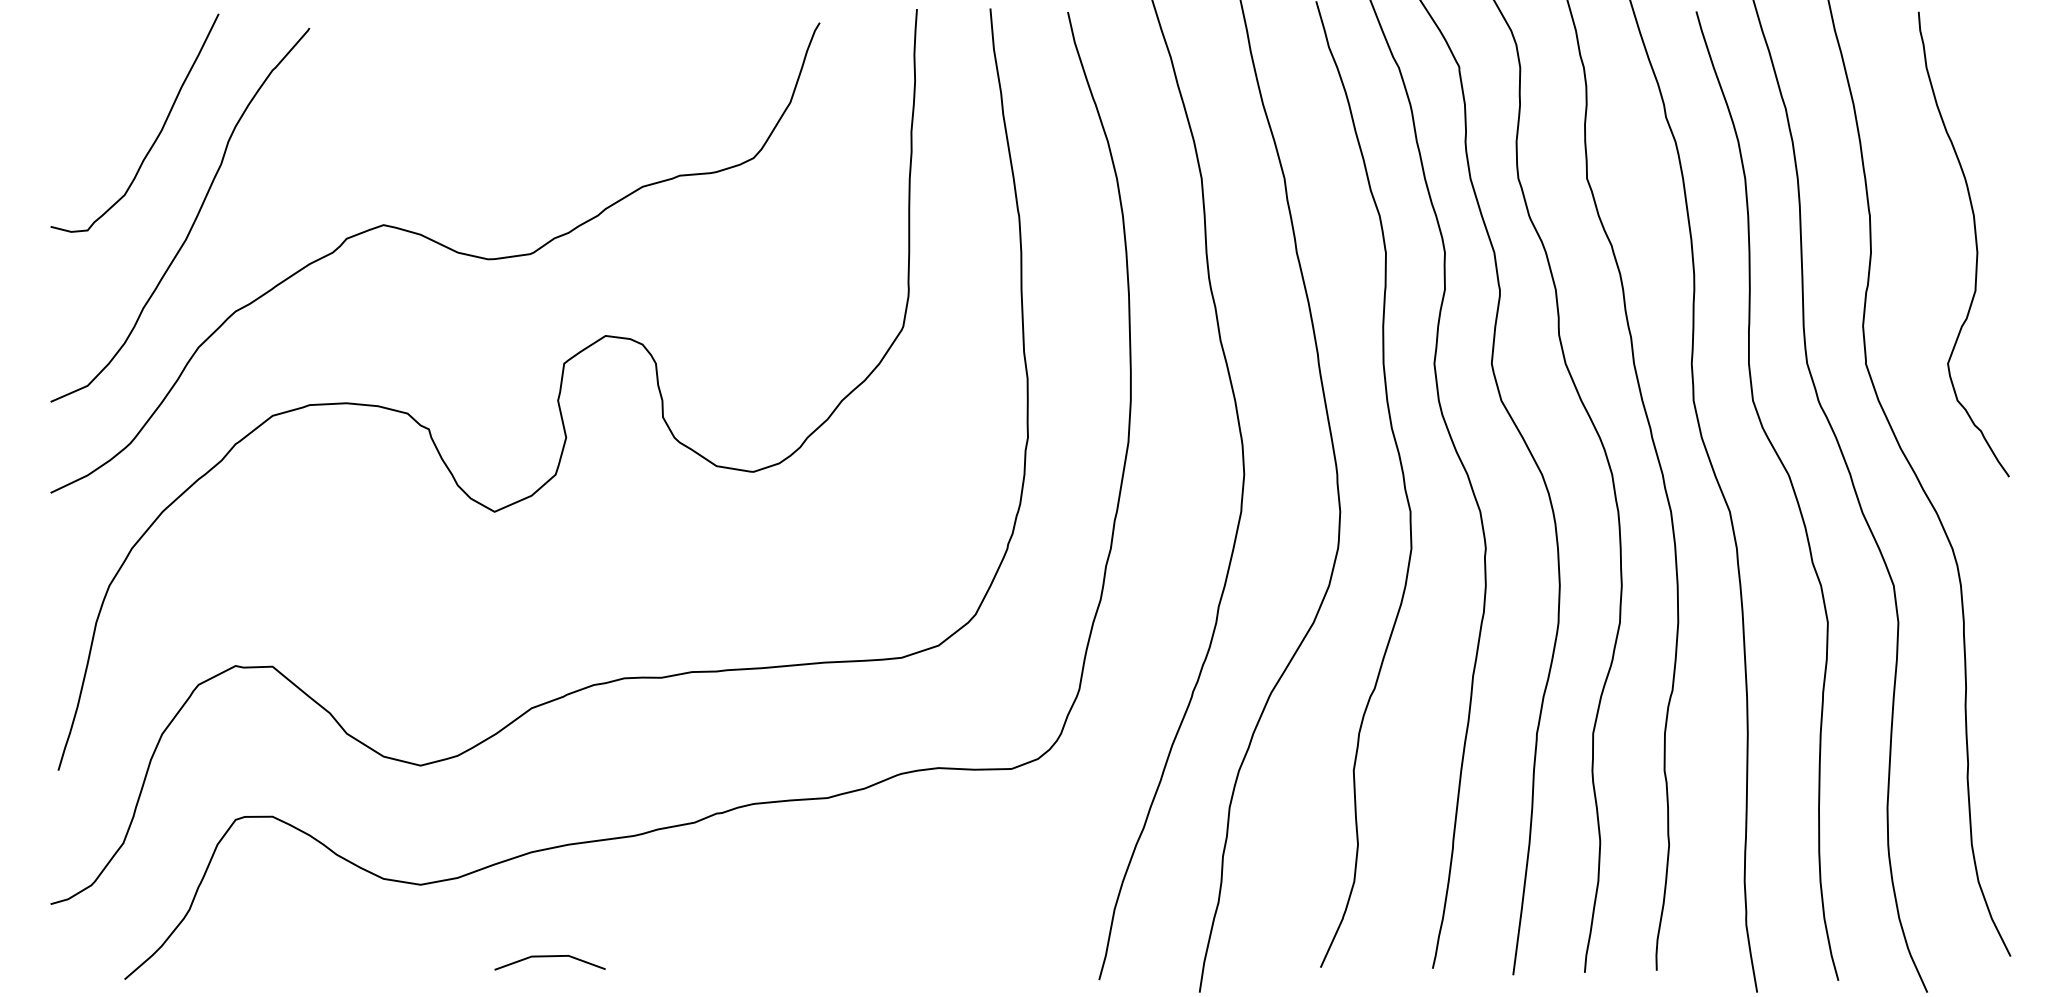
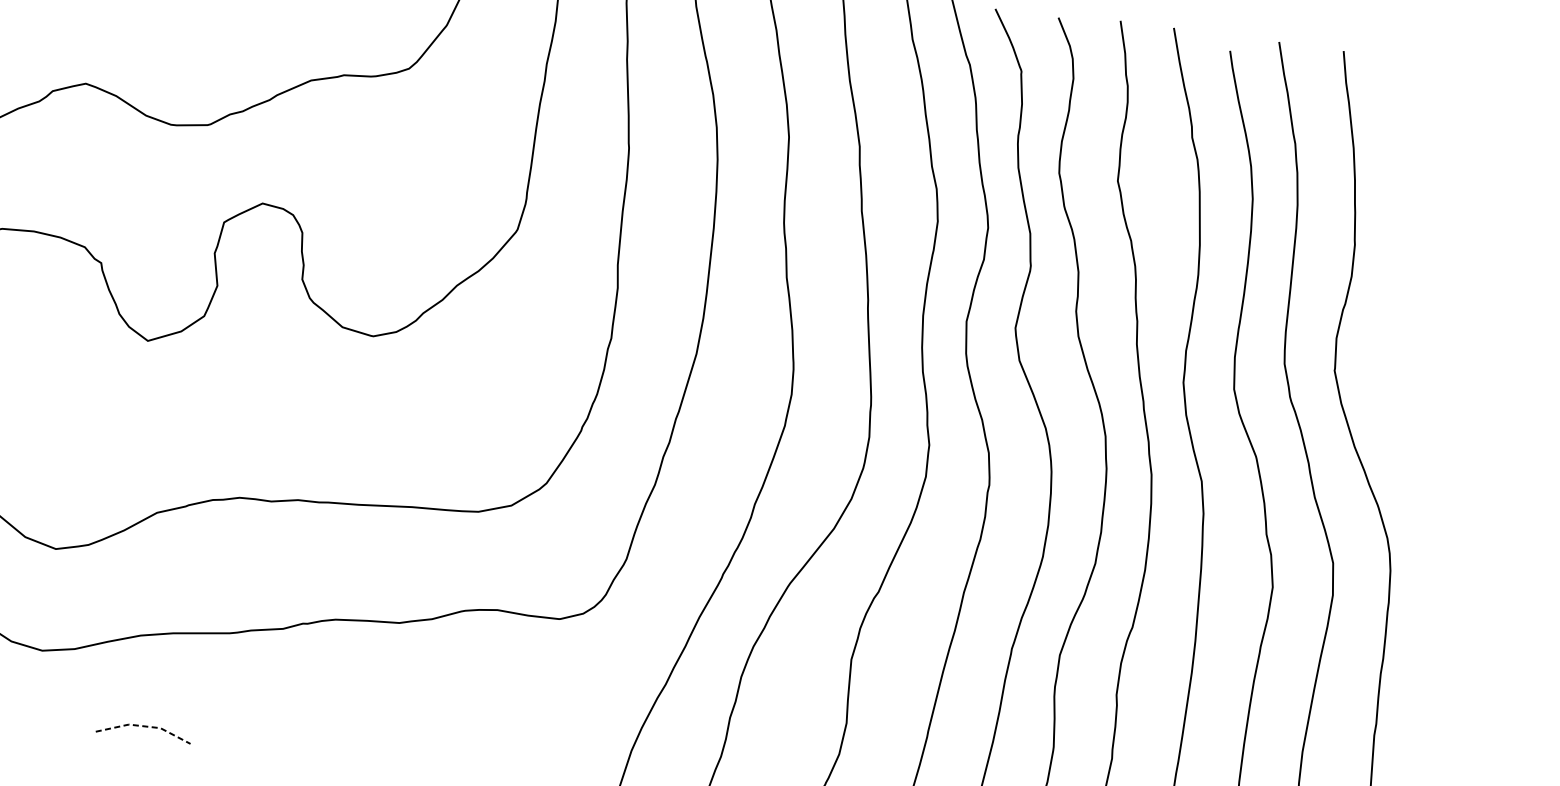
curve: (1975, 244) -> (1441, 281), removed
line: (550, 956) -> (144, 726), solid -> dashed

